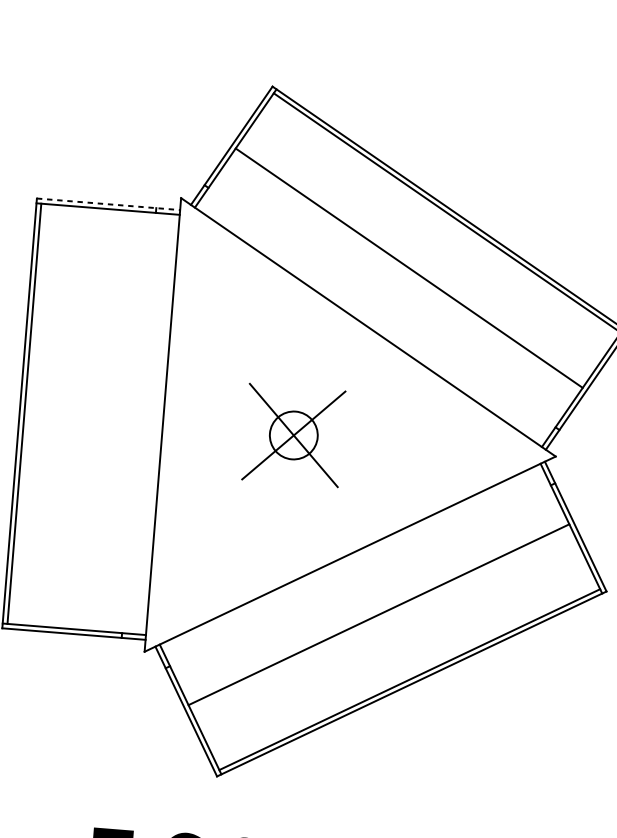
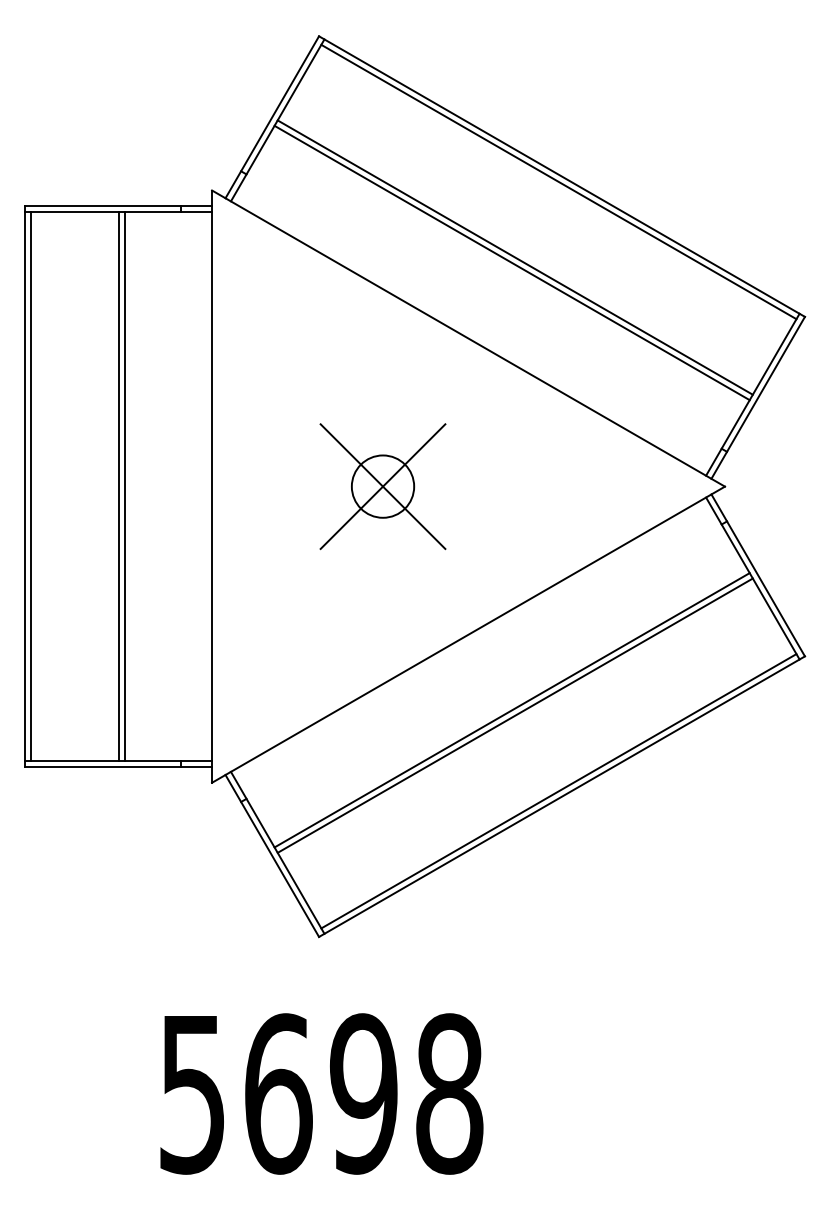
line: (108, 204) -> (118, 206), dashed -> solid
line: (406, 271) -> (511, 262), added
line: (91, 419) -> (118, 486), added
line: (95, 419) -> (124, 486), added
line: (380, 618) -> (514, 715), added

